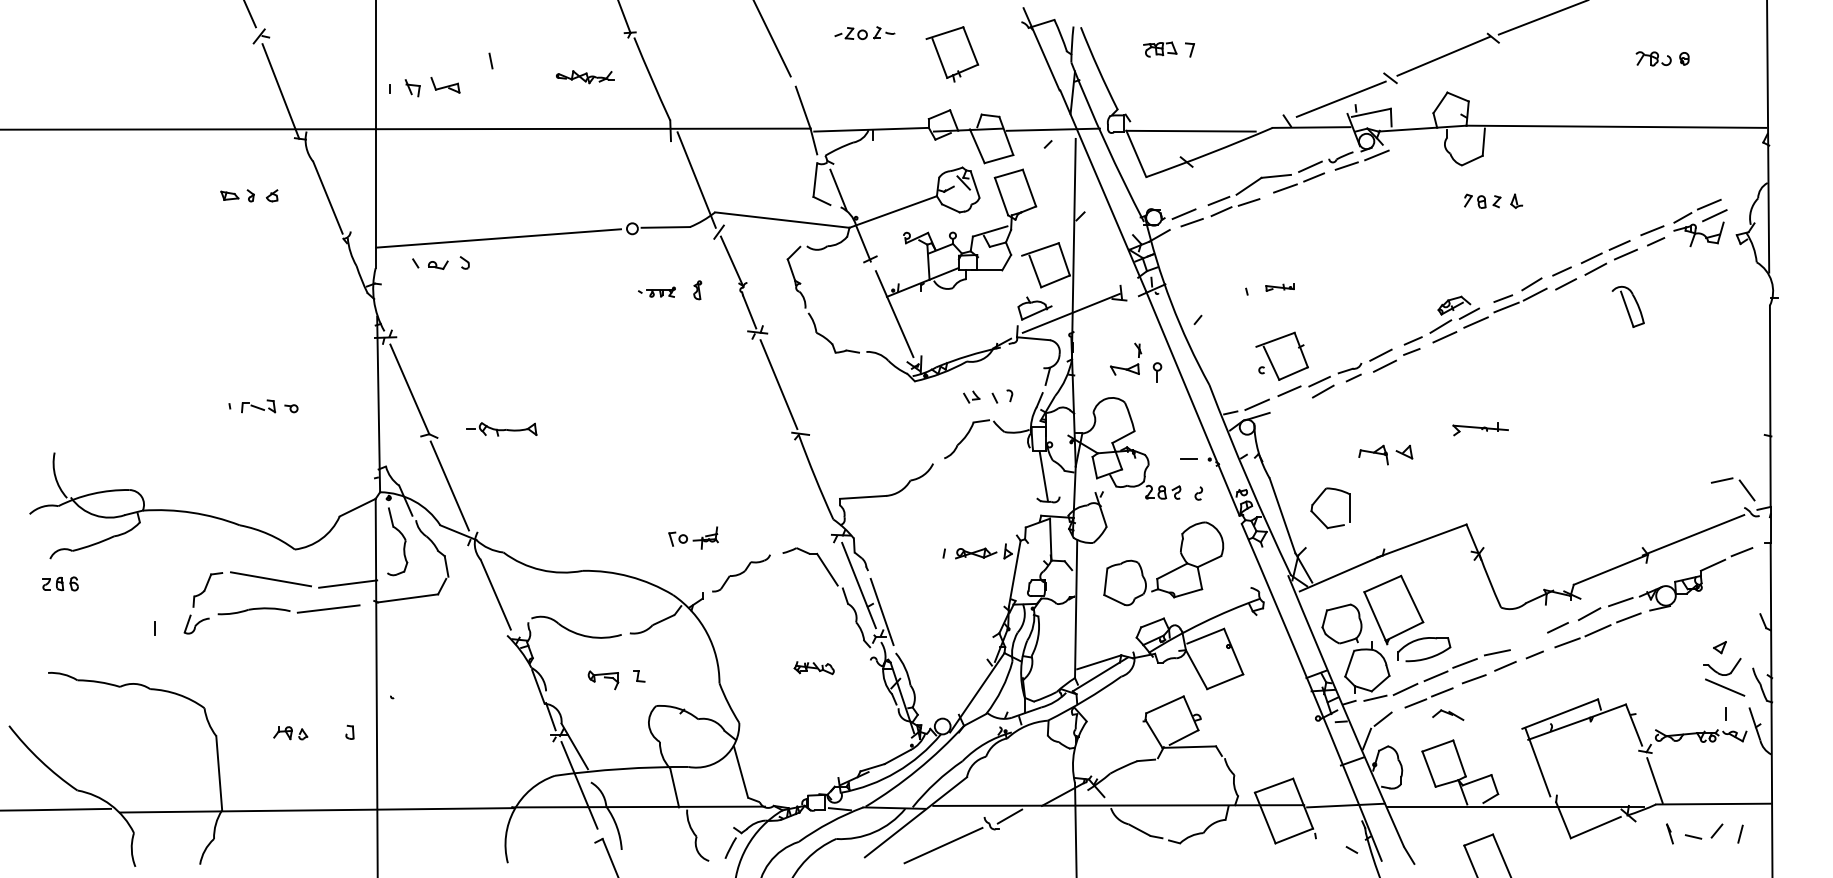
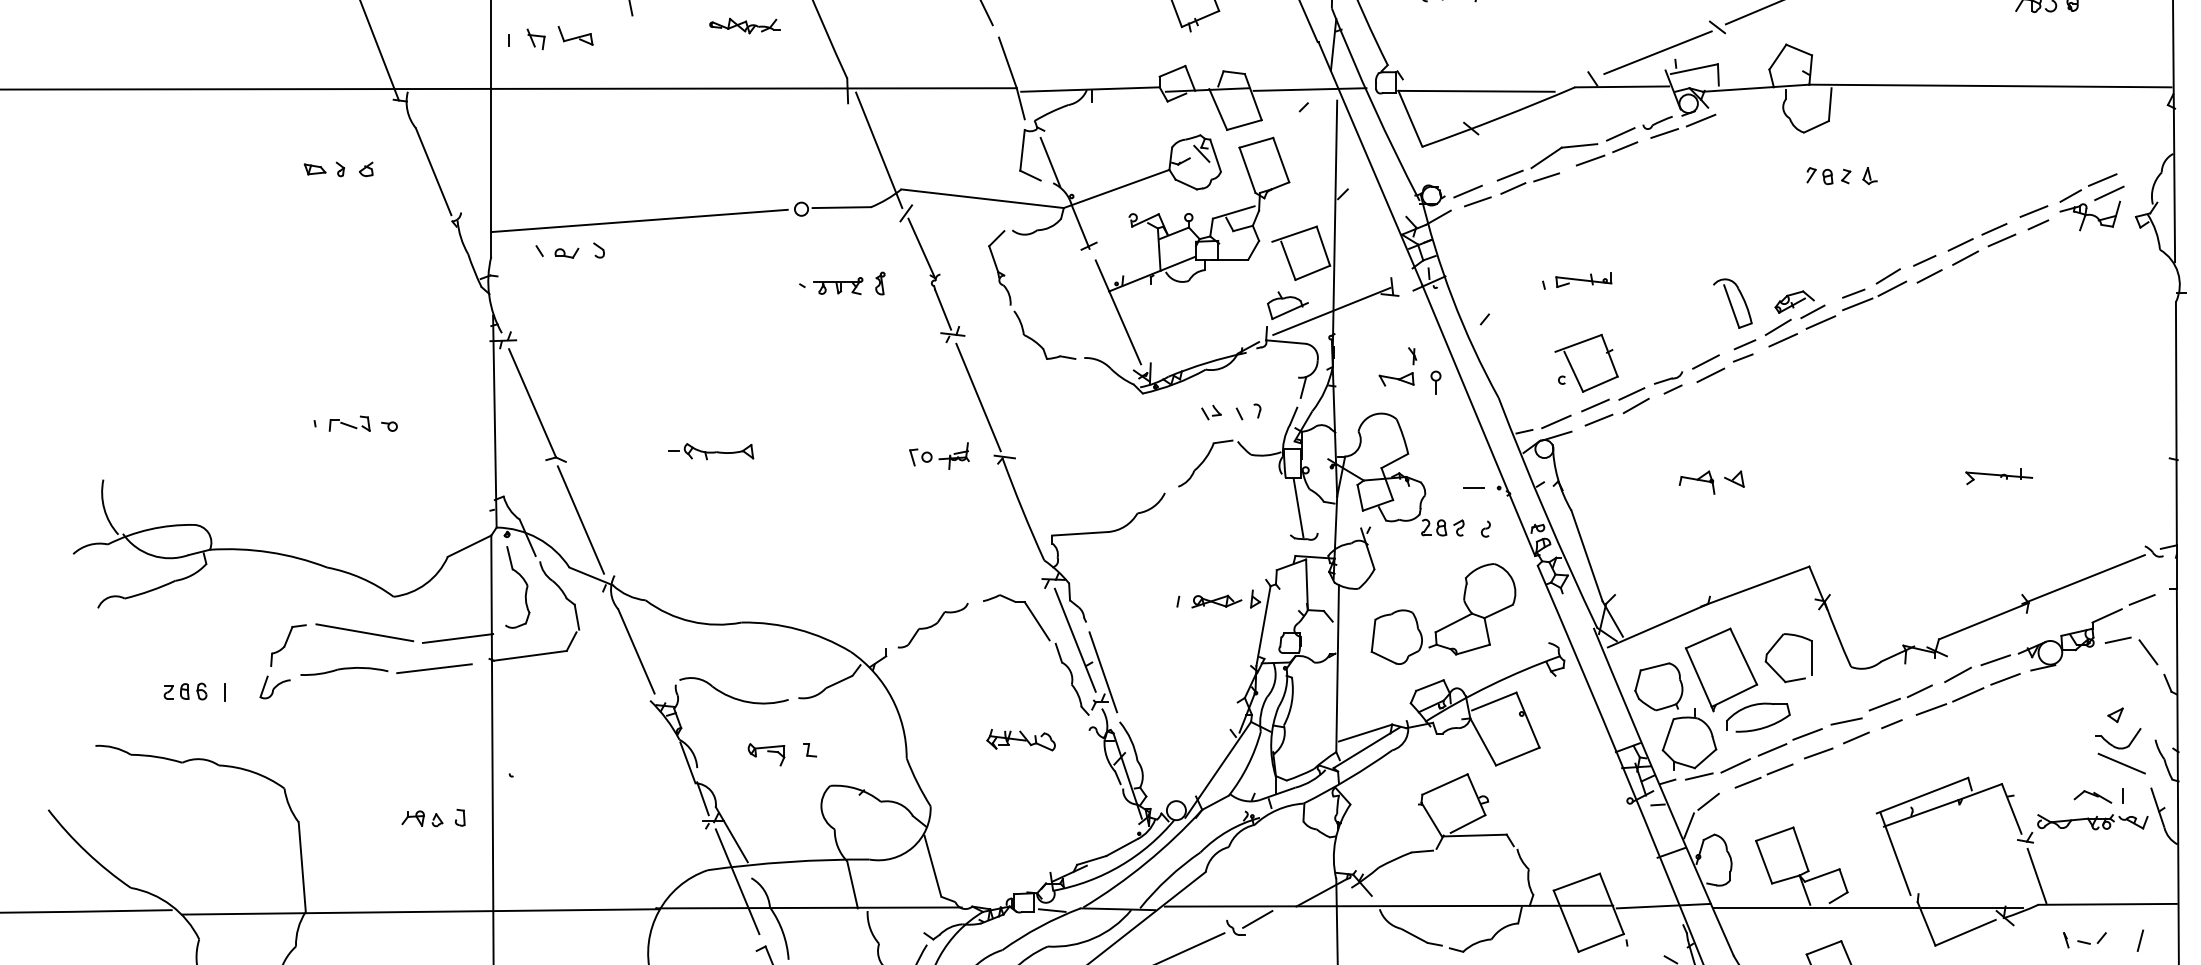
part: (1279, 287) -> (1583, 280), size x1.67
part: (656, 291) -> (830, 285), size x1.43
part: (1627, 306) -> (1731, 303), moved
line: (1292, 403) -> (1599, 420), added
part: (501, 429) -> (710, 451), moved
part: (1480, 429) -> (1999, 477), moved
part: (1728, 480) -> (2125, 640), moved
part: (1317, 515) -> (1773, 666), moved
part: (693, 537) -> (939, 455), moved
part: (60, 583) -> (185, 691), moved
line: (1528, 638) -> (1884, 704), added
part: (814, 667) -> (1021, 739), size x1.43
part: (1448, 714) -> (2093, 796), moved
part: (290, 733) -> (422, 819), moved
part: (1694, 833) -> (2084, 939), size x0.62

